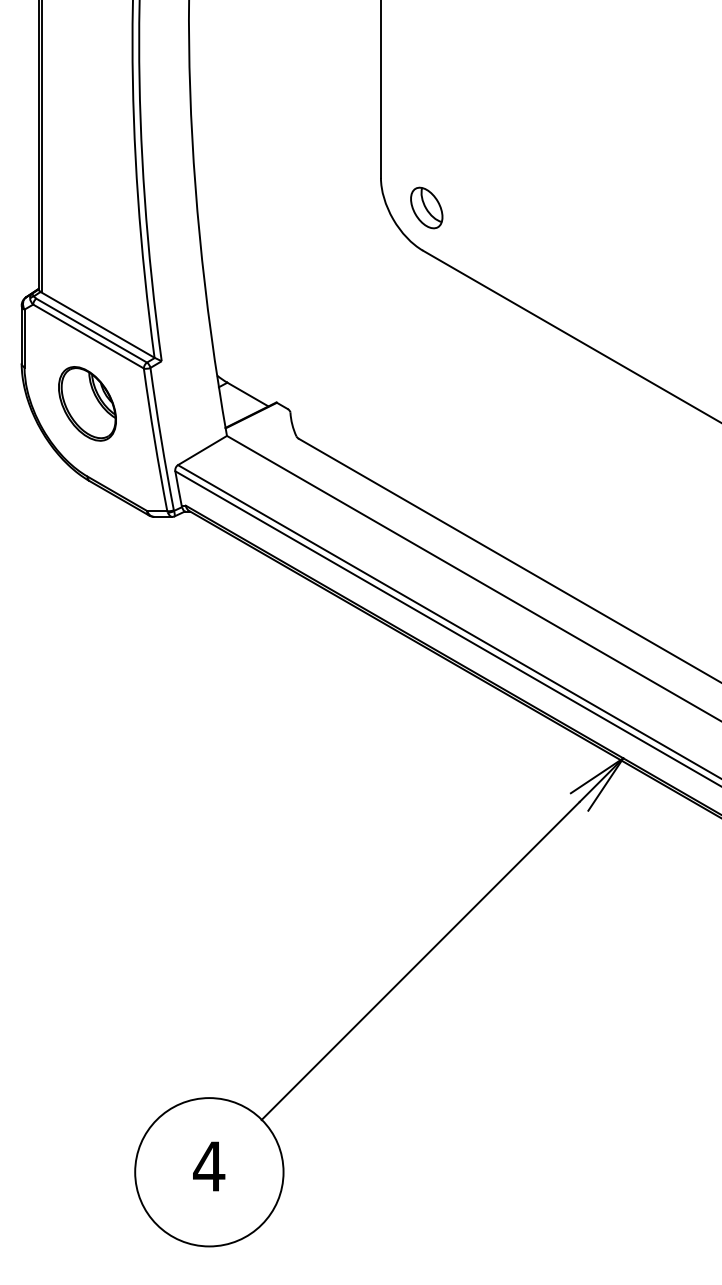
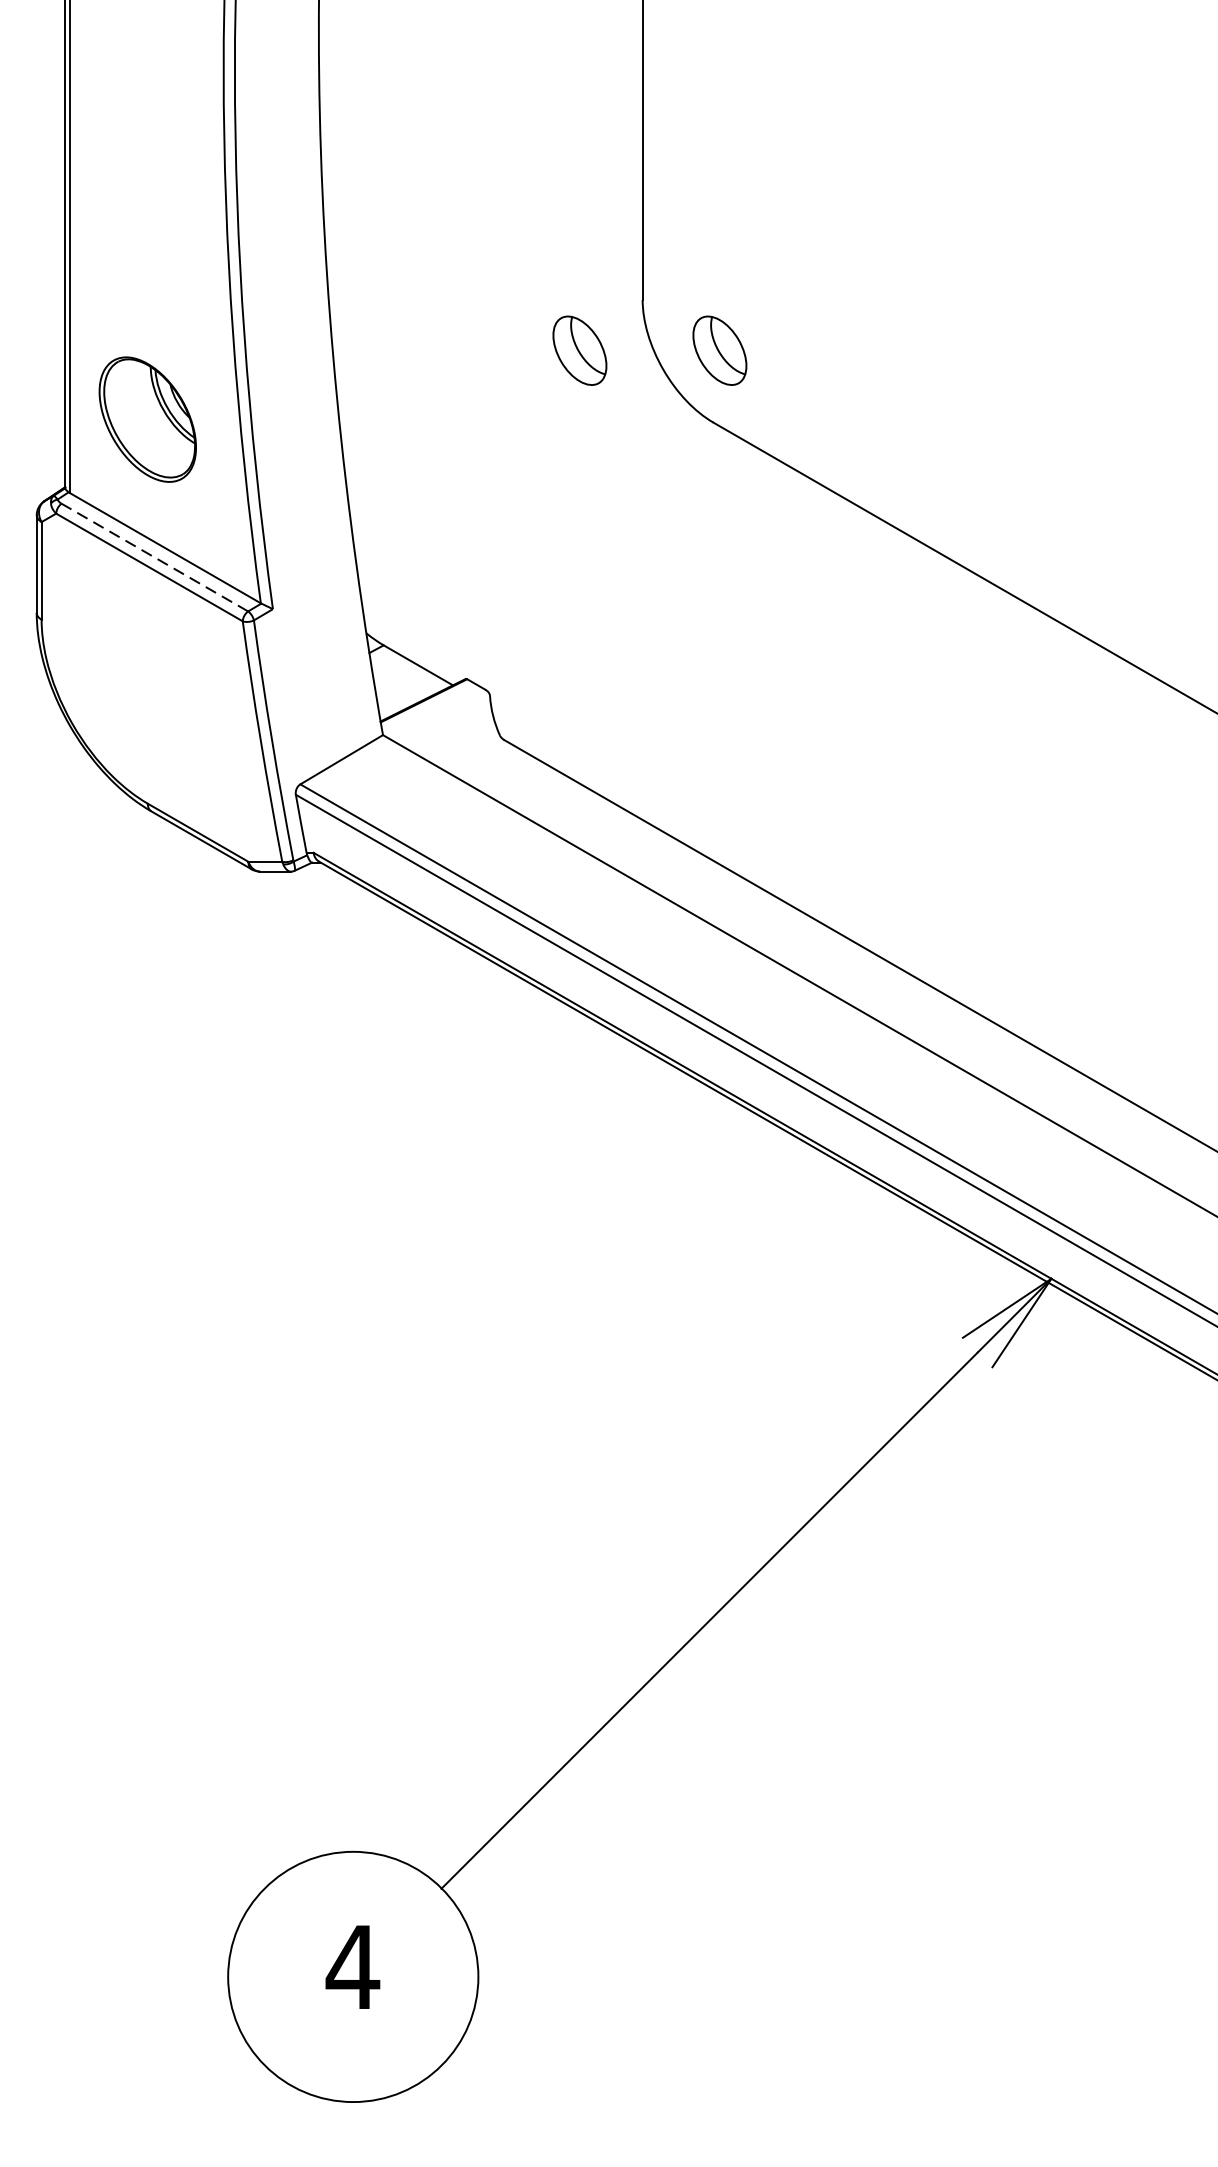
part: (343, 207) -> (579, 349), added
line: (91, 330) -> (154, 557), solid -> dashed
part: (87, 403) -> (147, 419), moved

